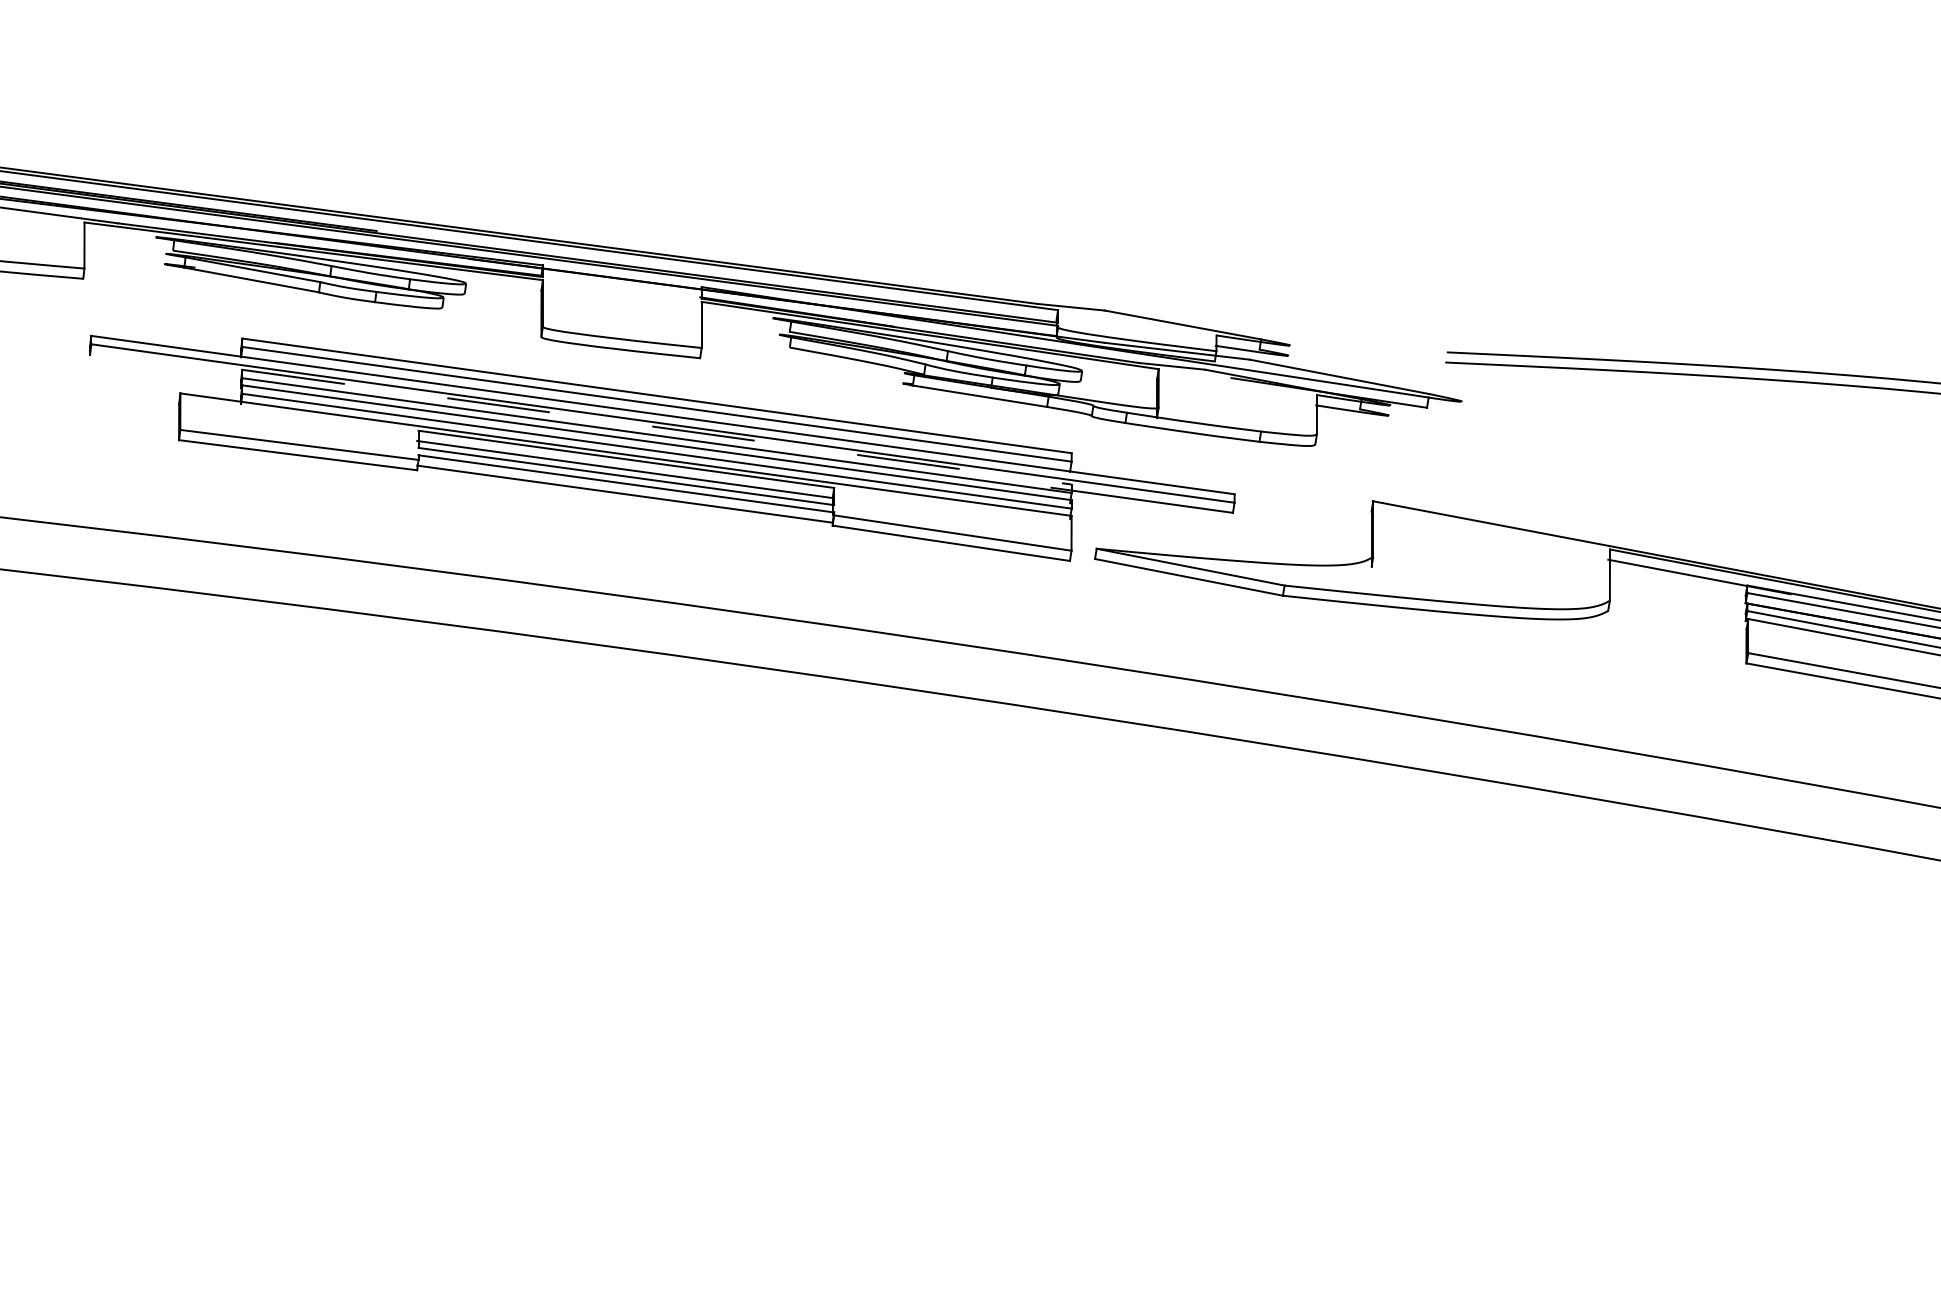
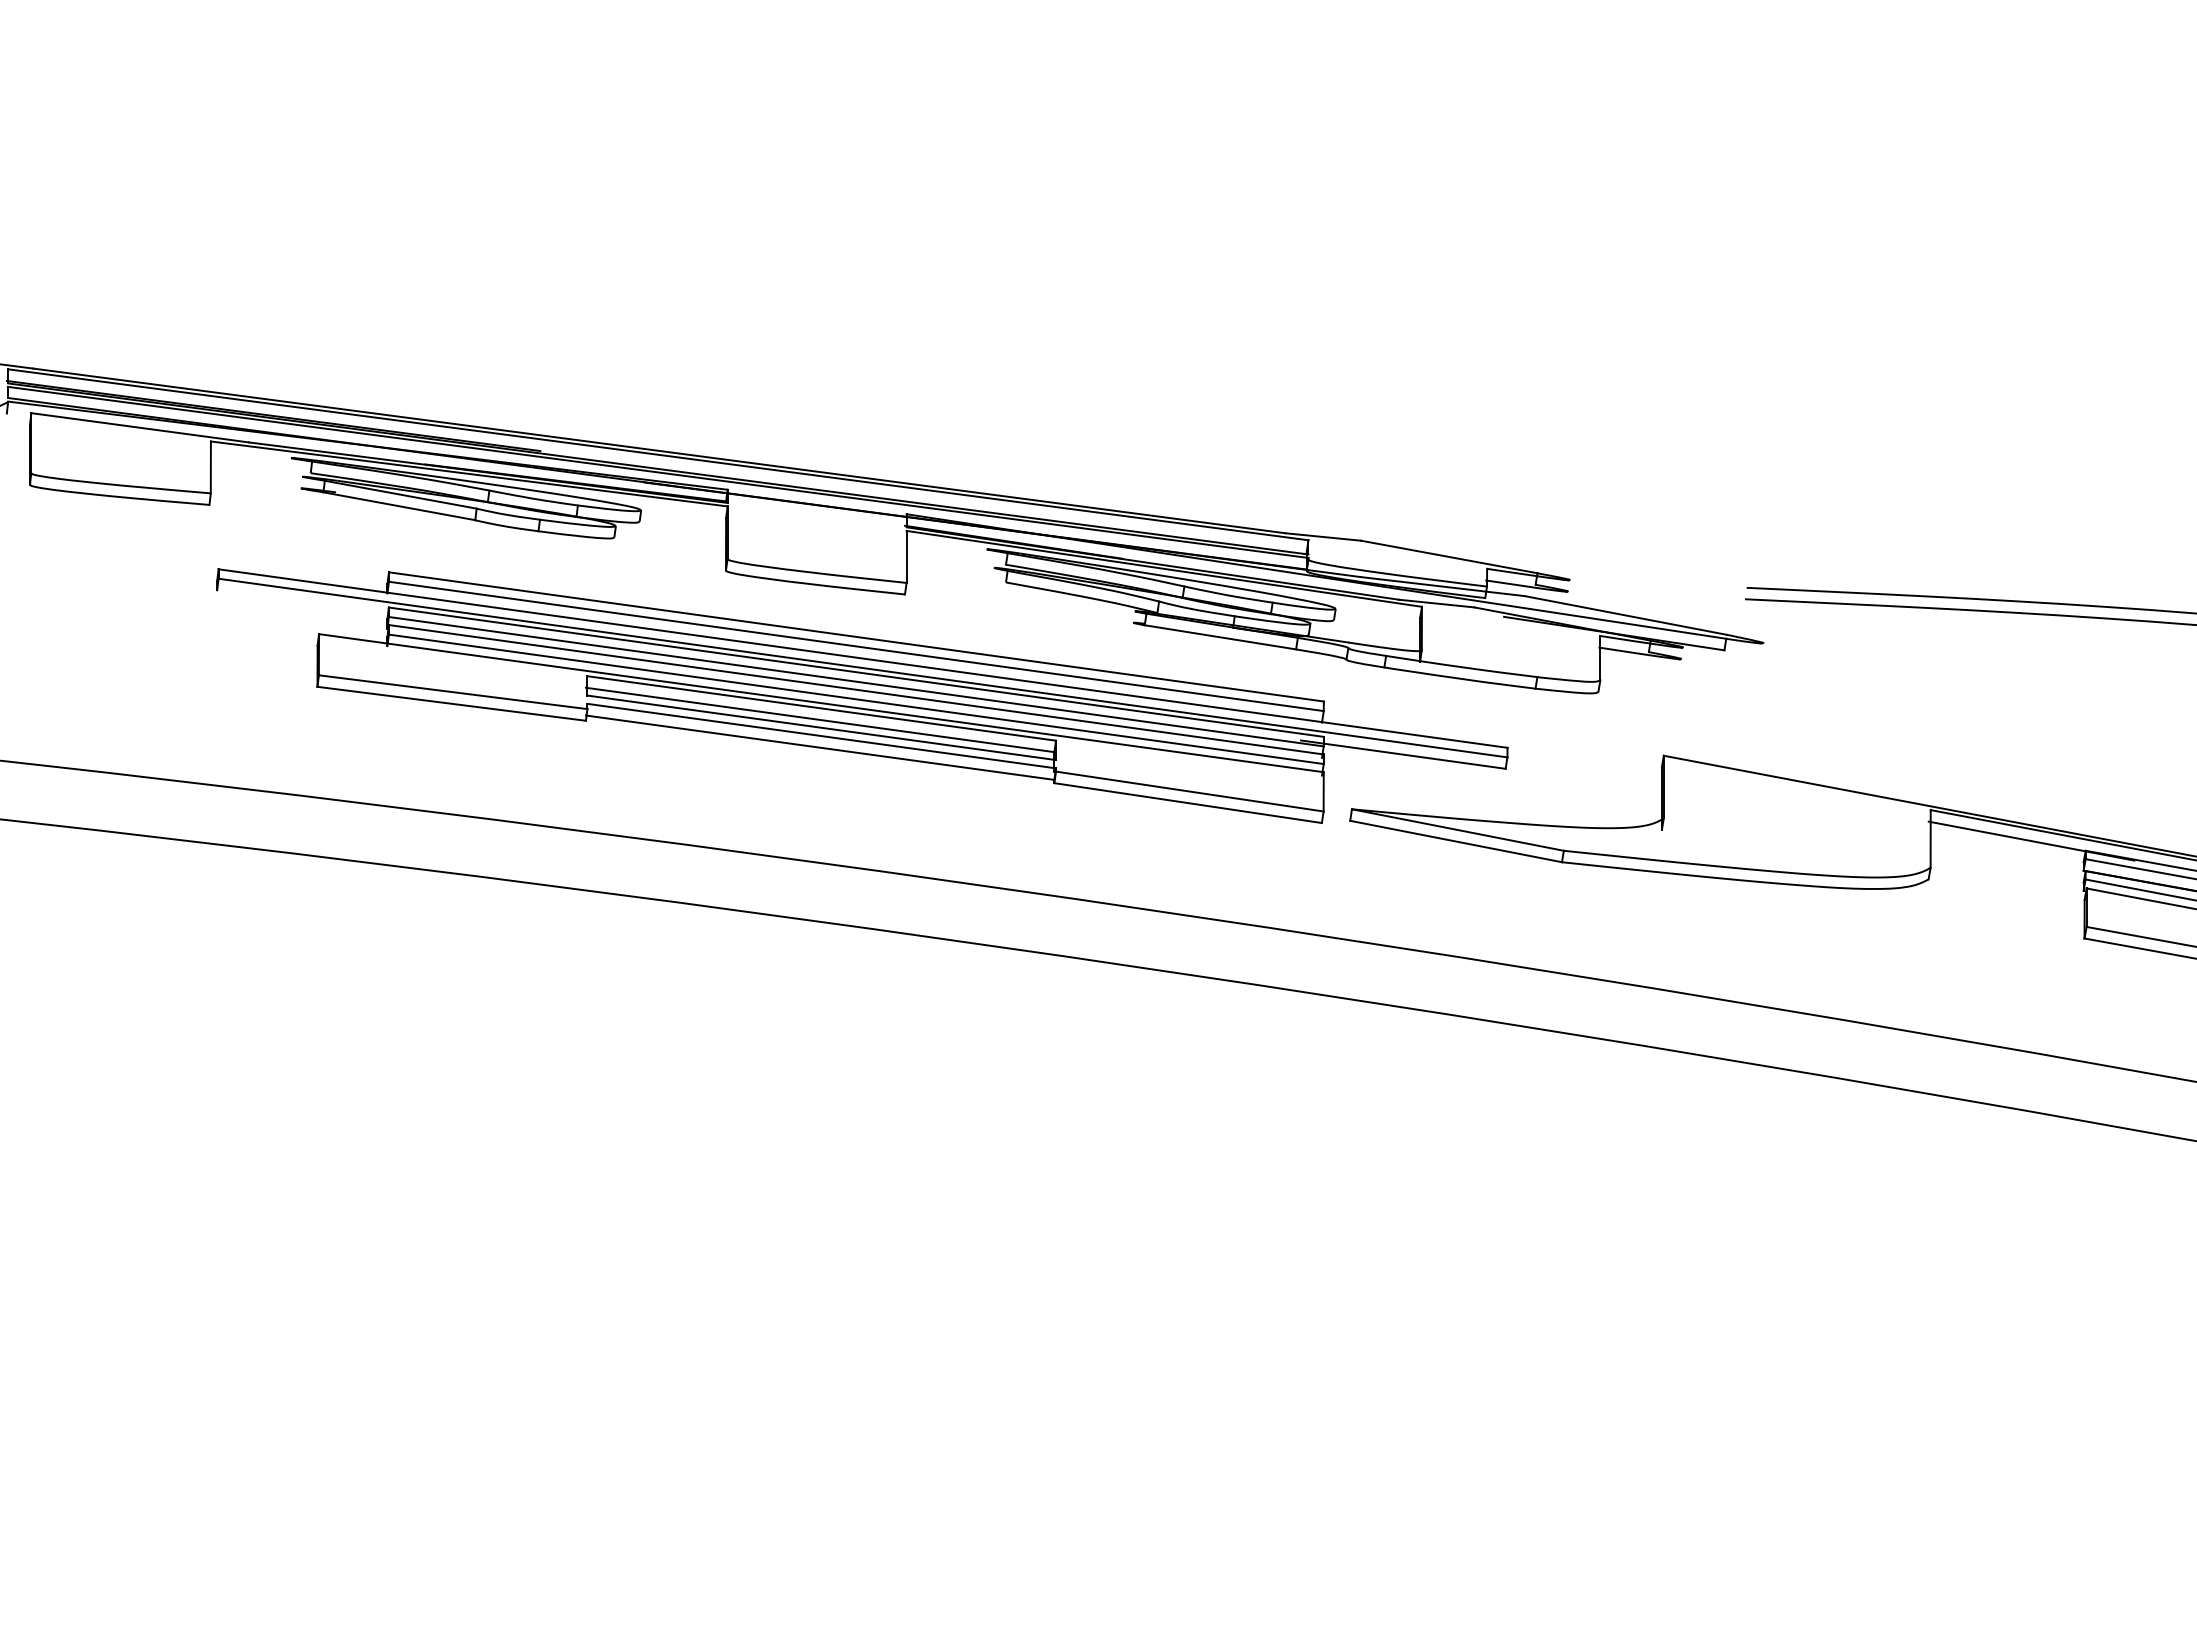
line: (657, 427) -> (856, 672), dashed -> solid

